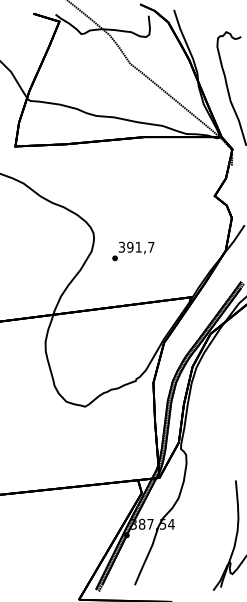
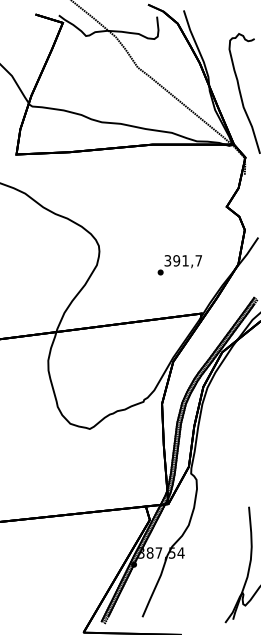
text: (133, 251) -> (180, 265), moved

